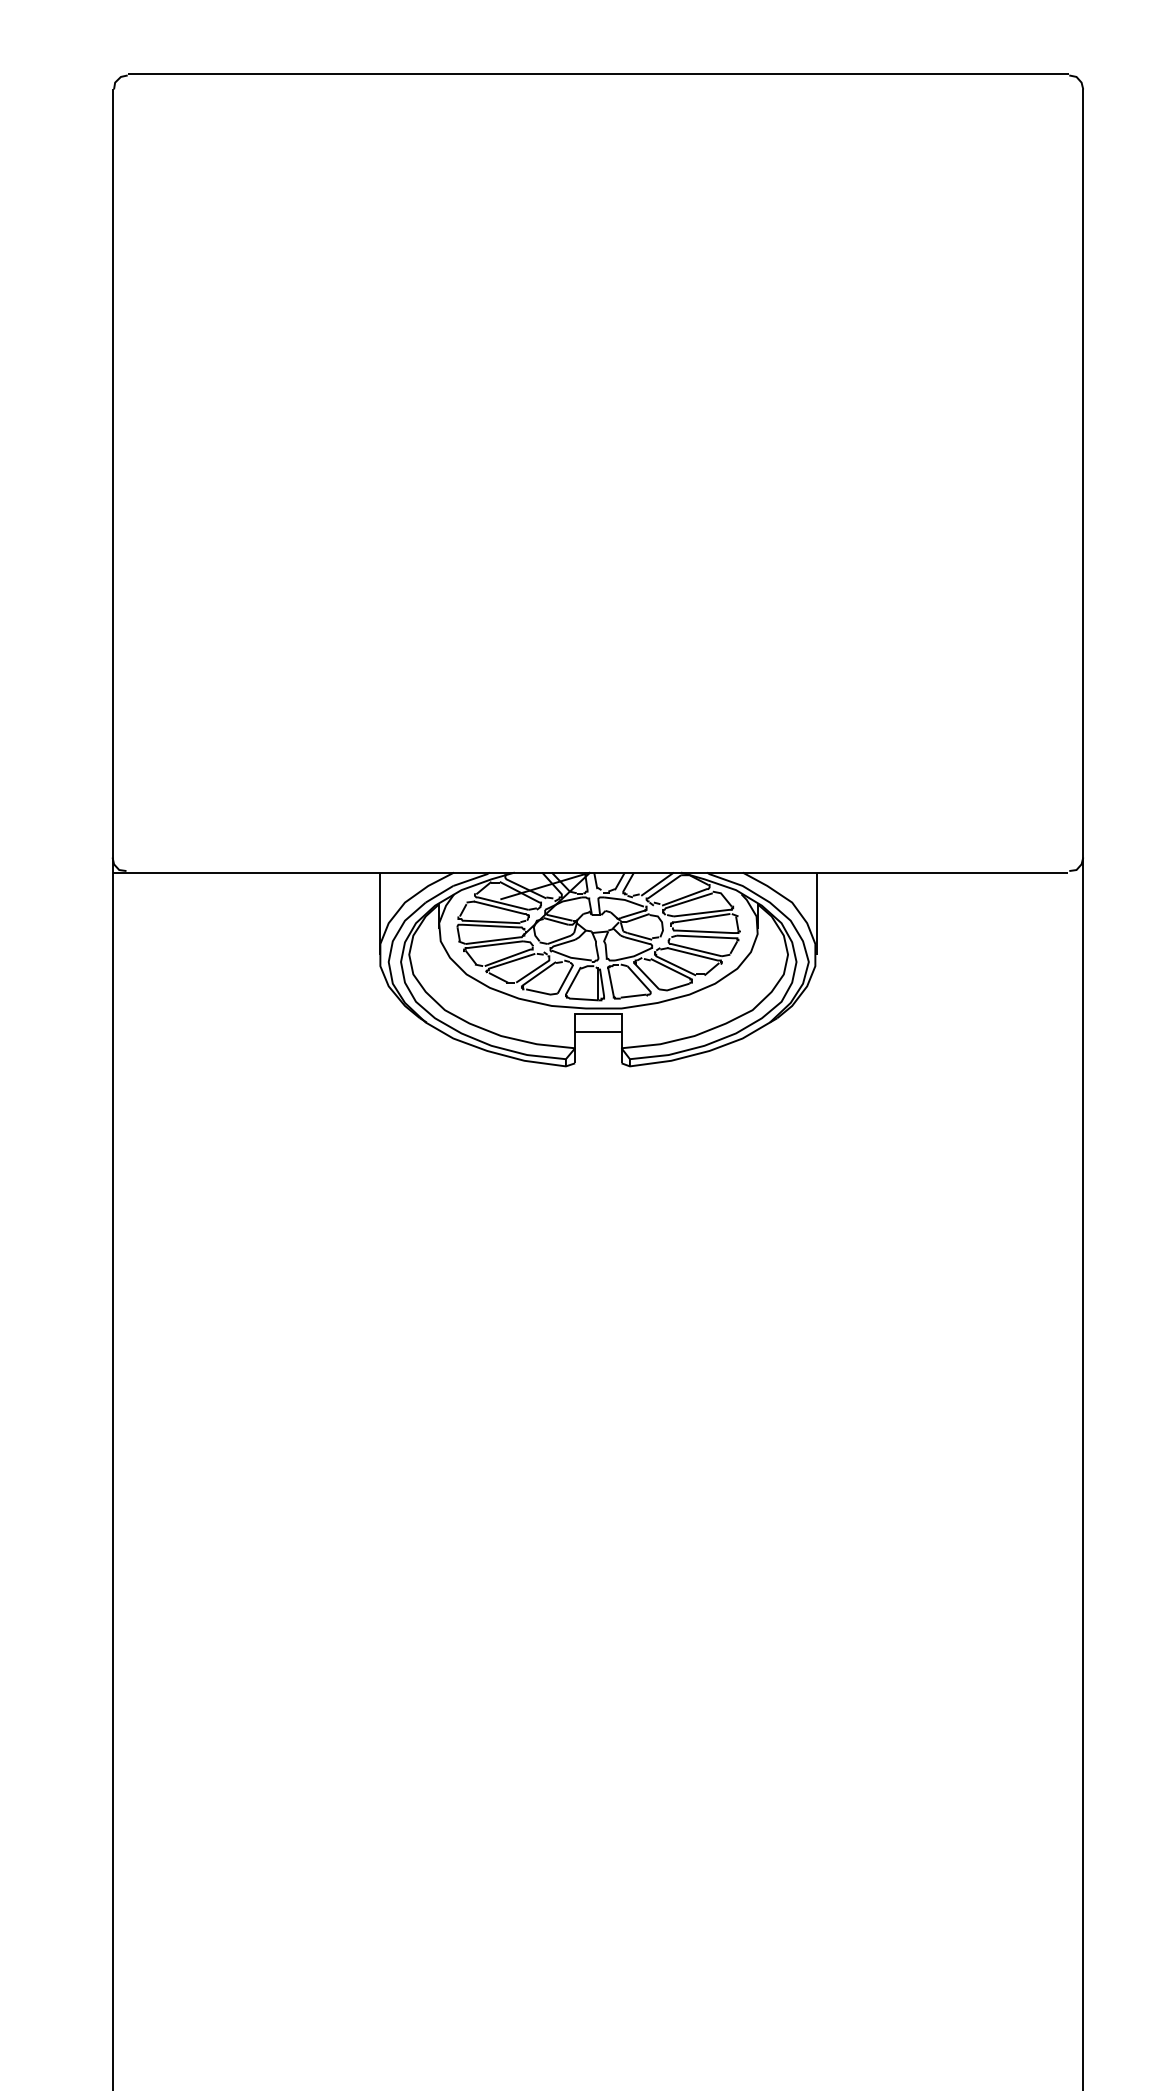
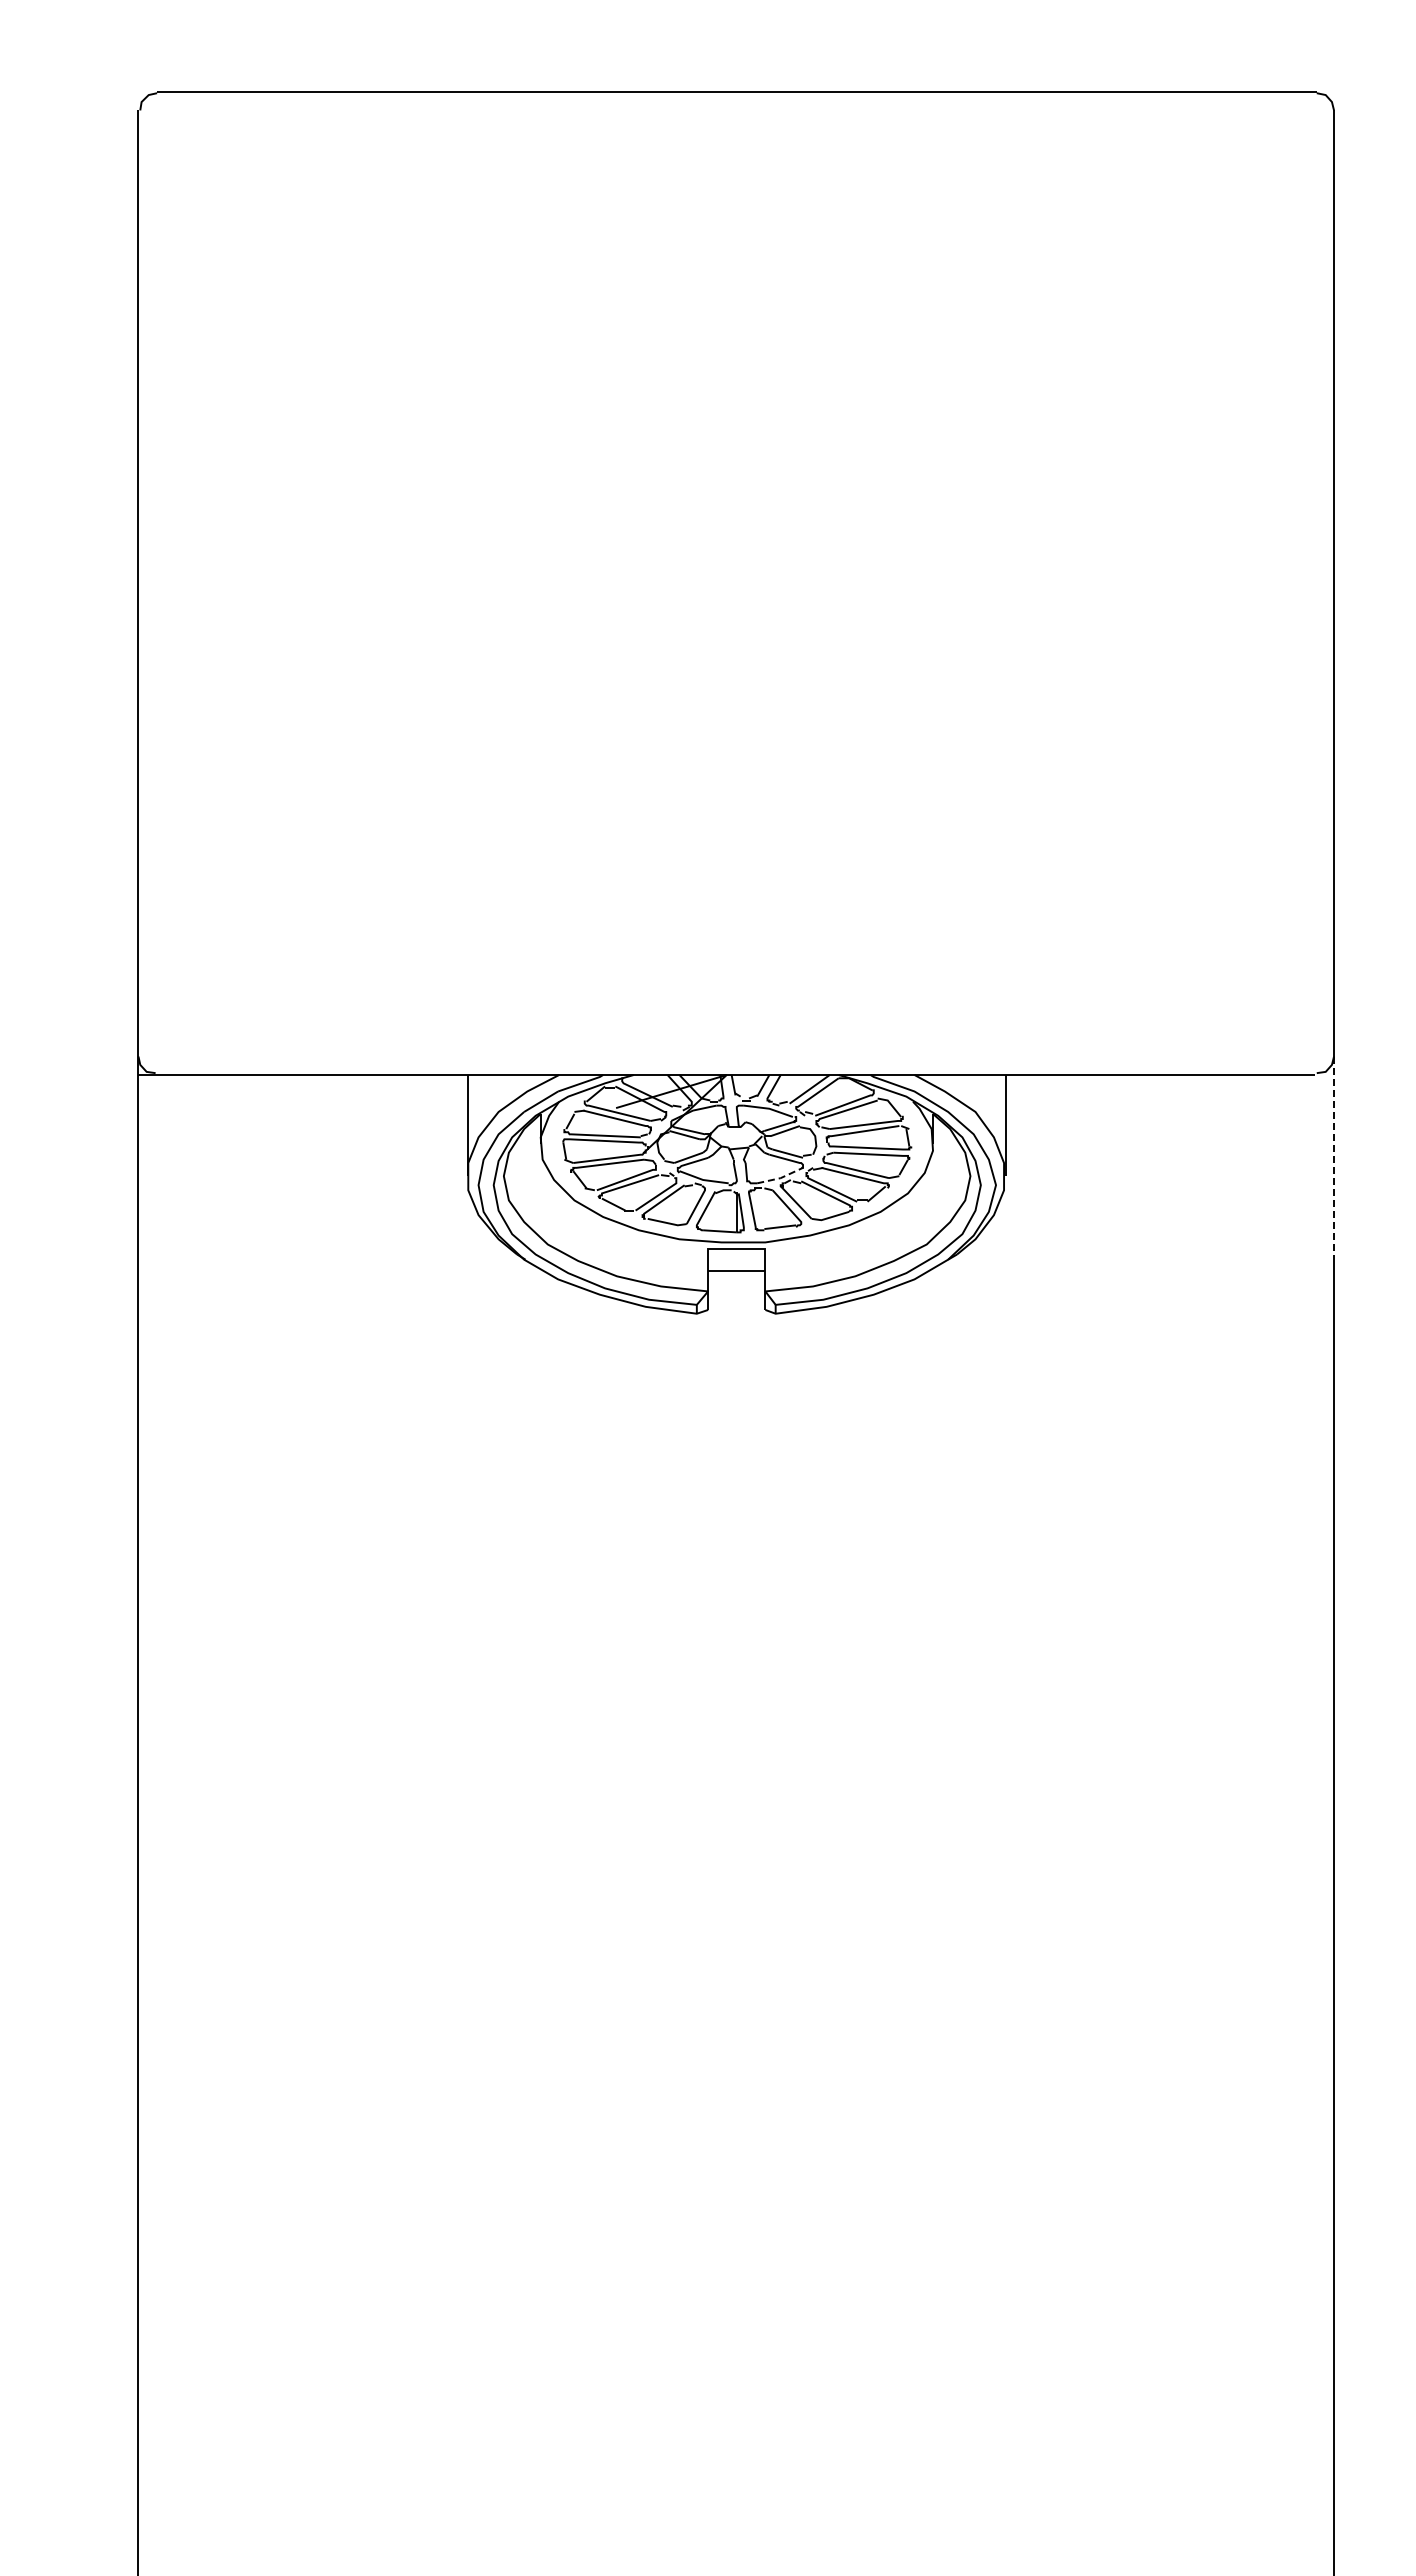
line: (1083, 939) -> (1334, 1157), solid -> dashed
line: (633, 956) -> (780, 1178), solid -> dashed

